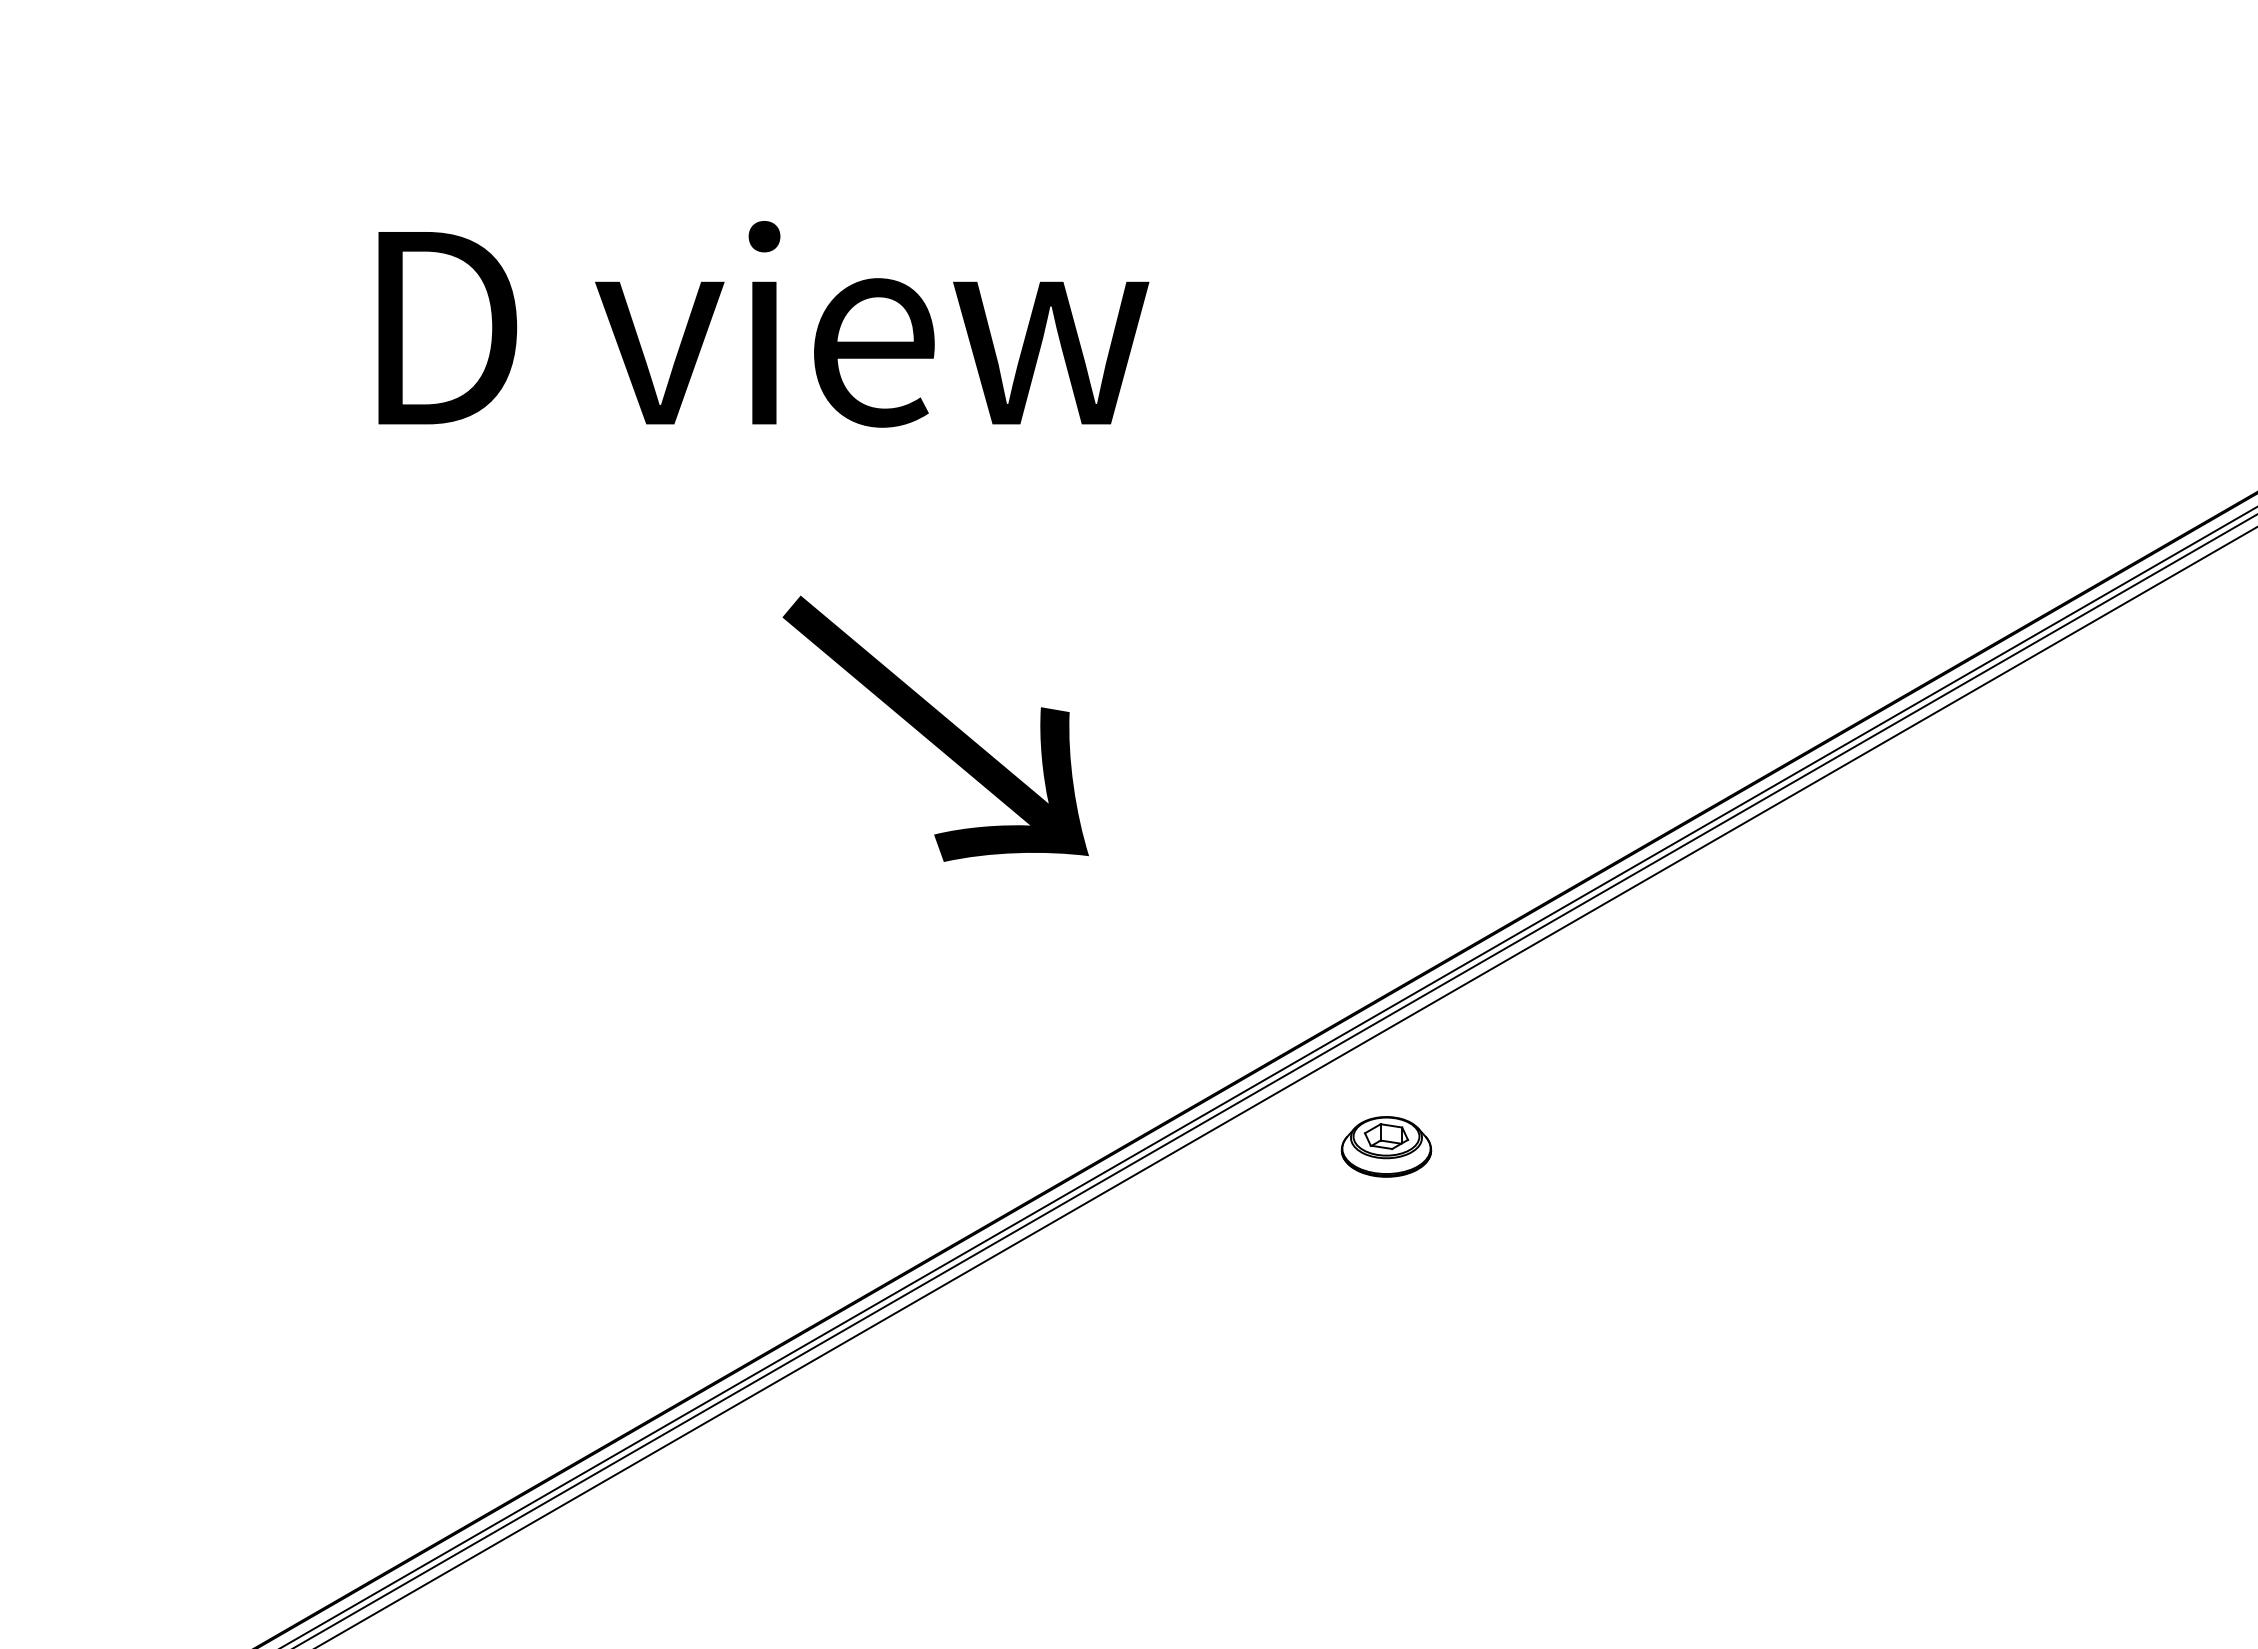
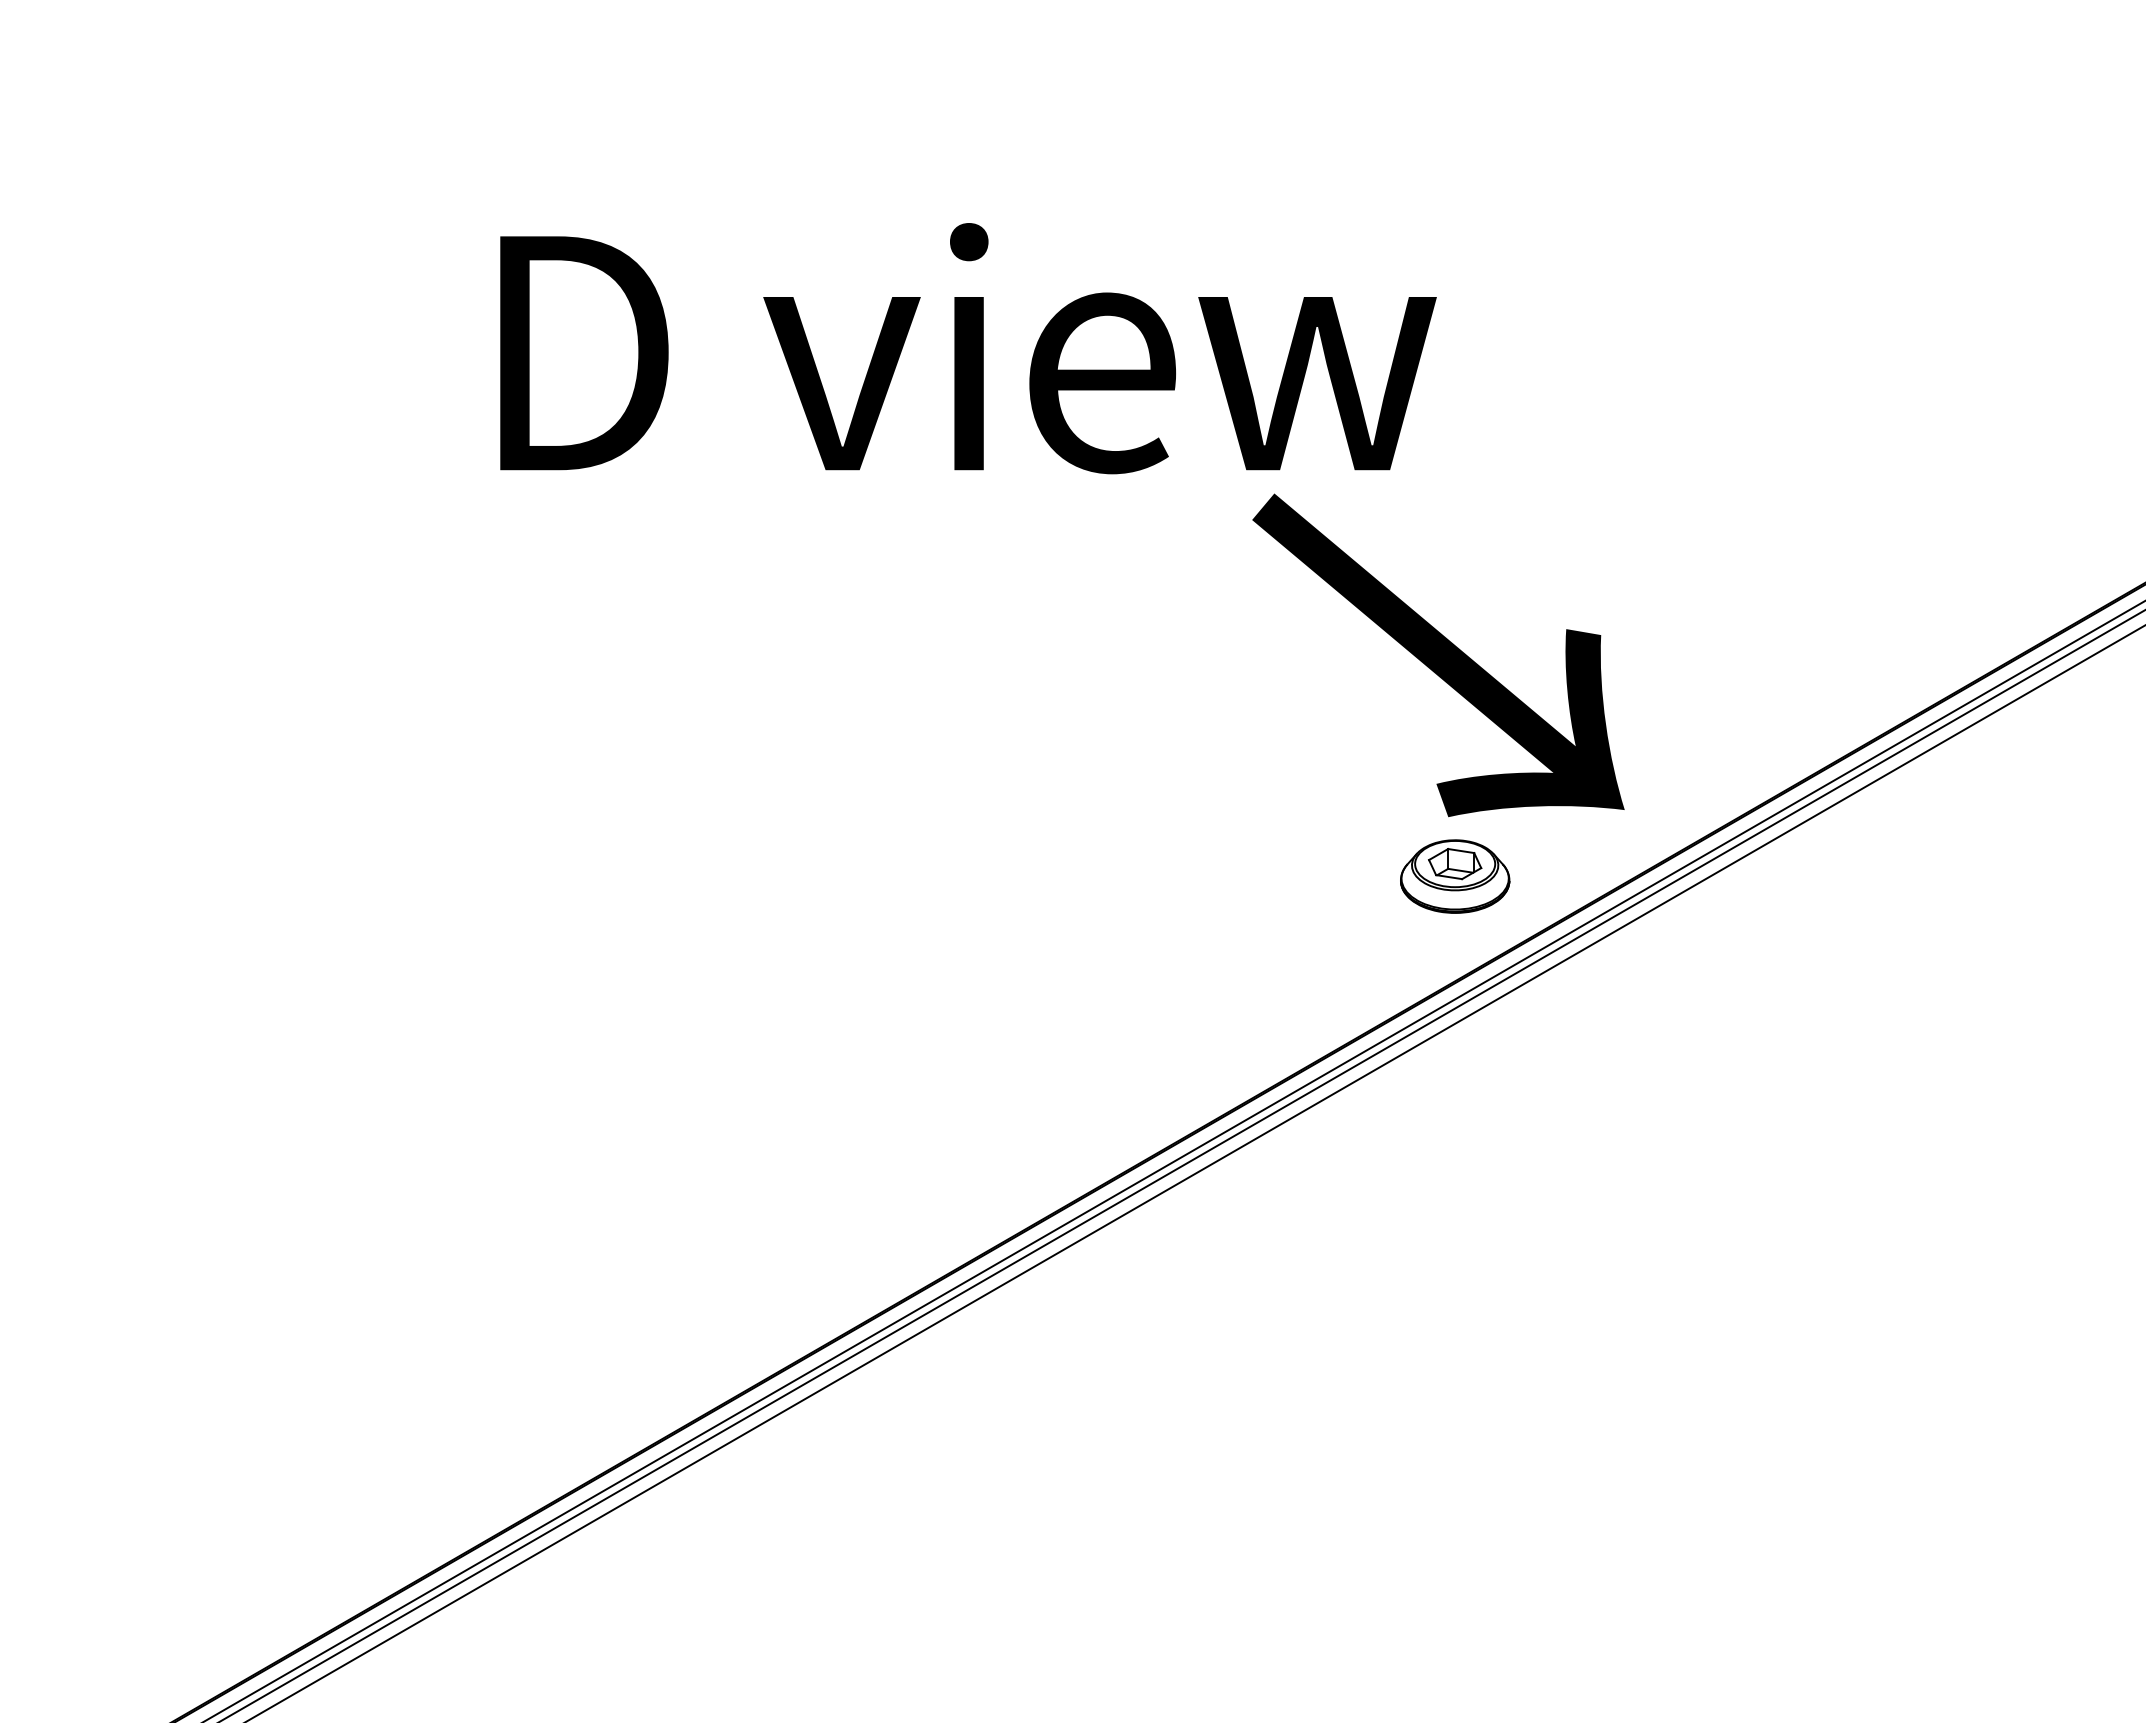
text: (763, 324) -> (967, 348), moved
text: (935, 728) -> (1438, 654), moved
part: (1386, 1146) -> (1455, 876), moved

